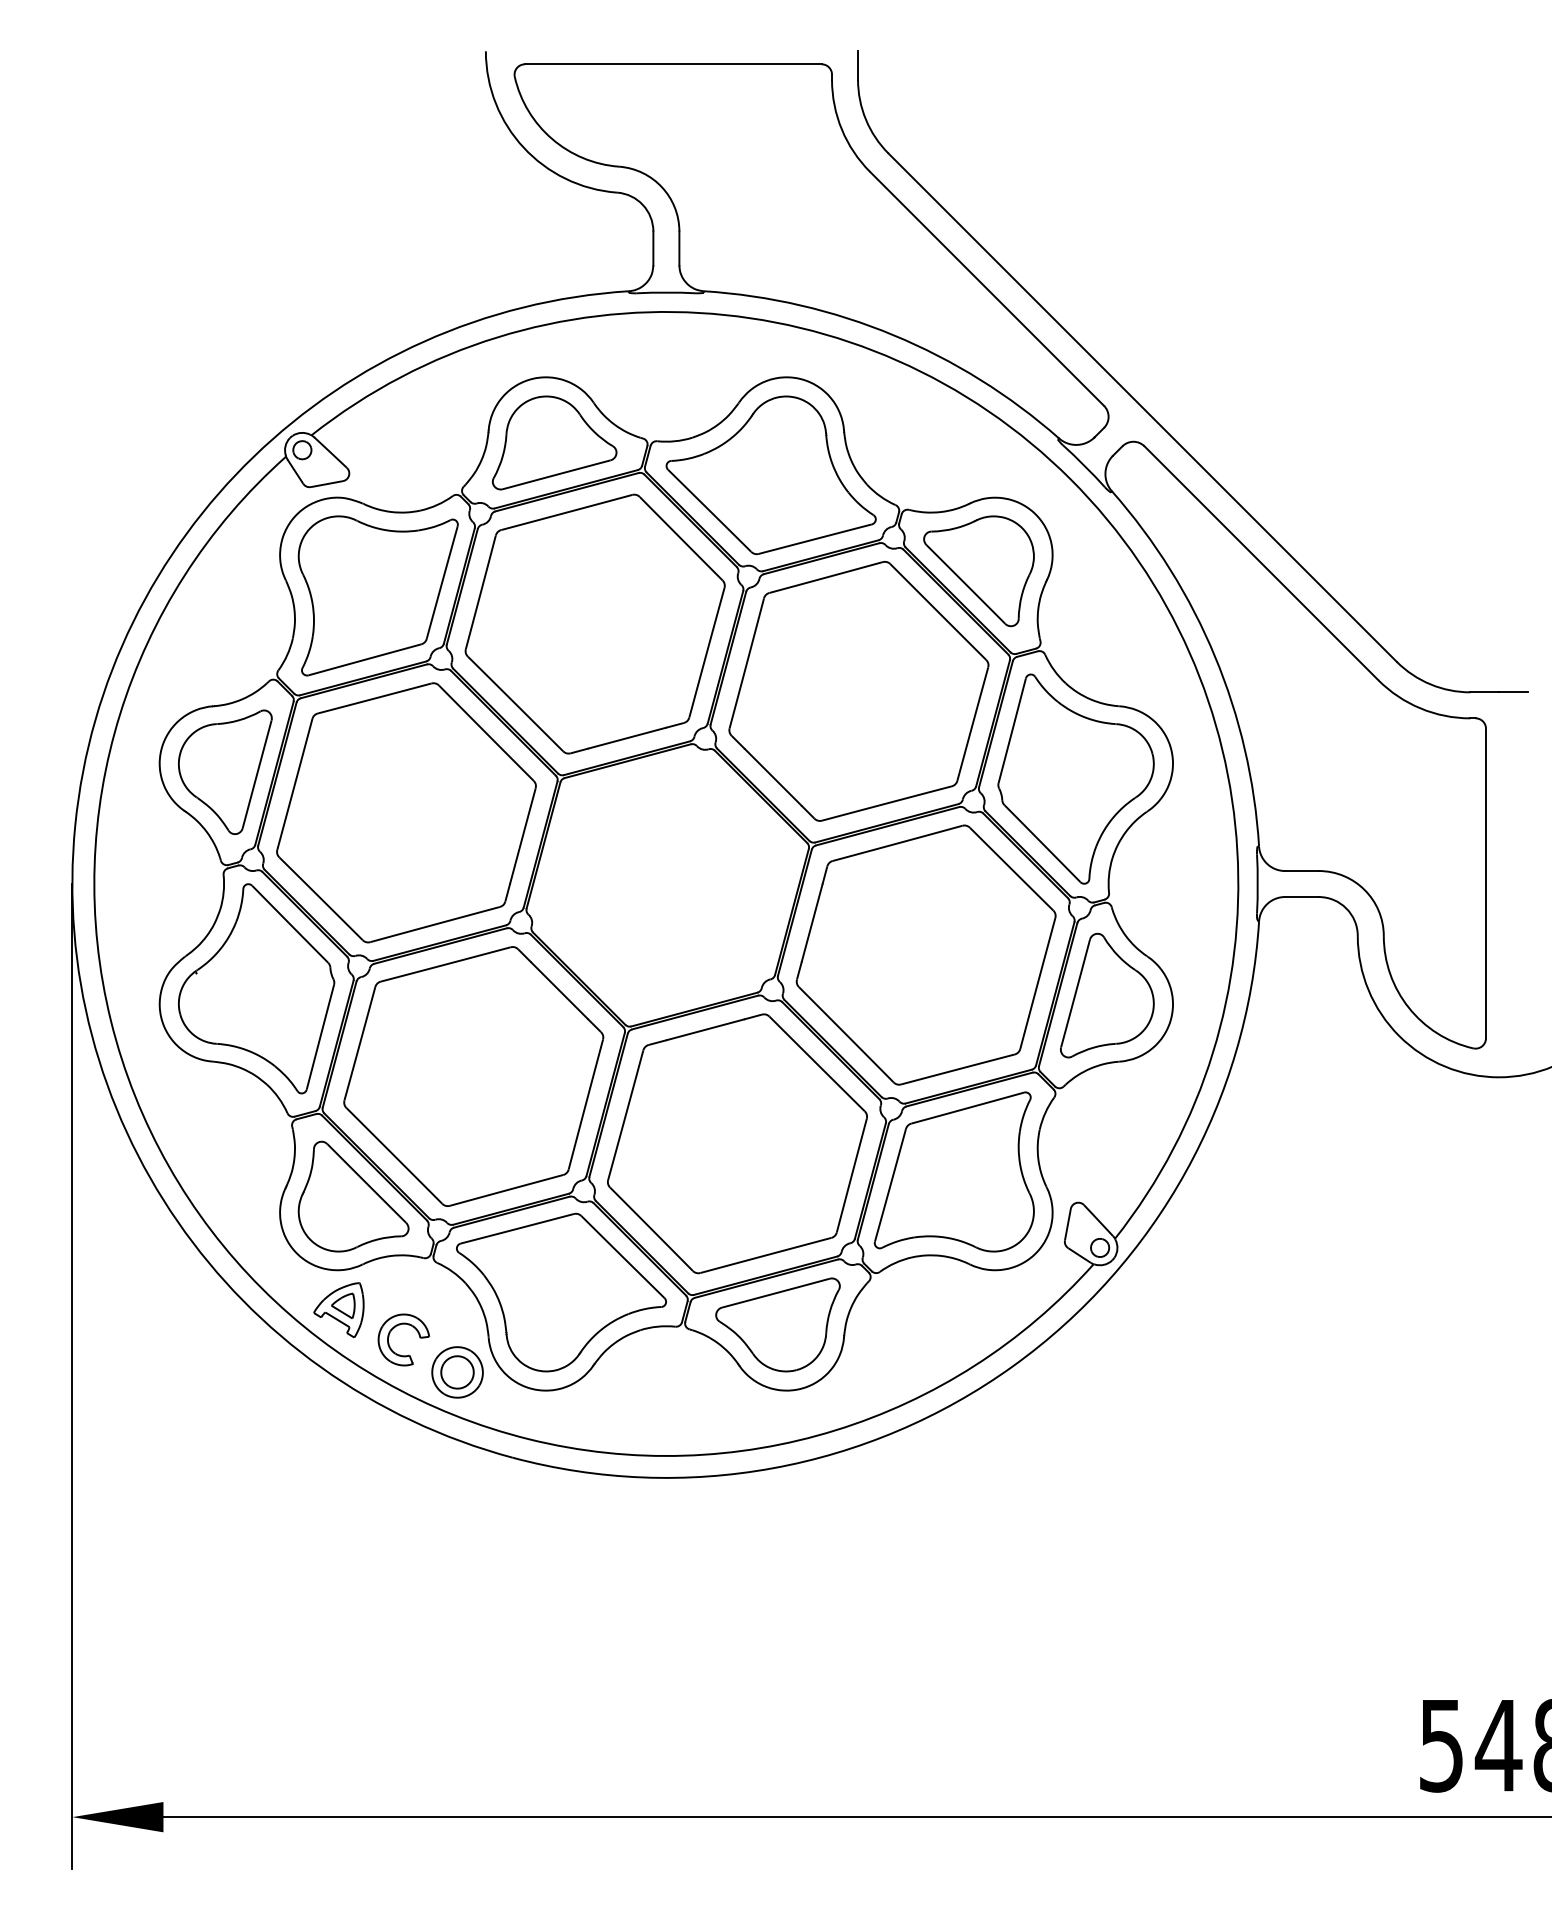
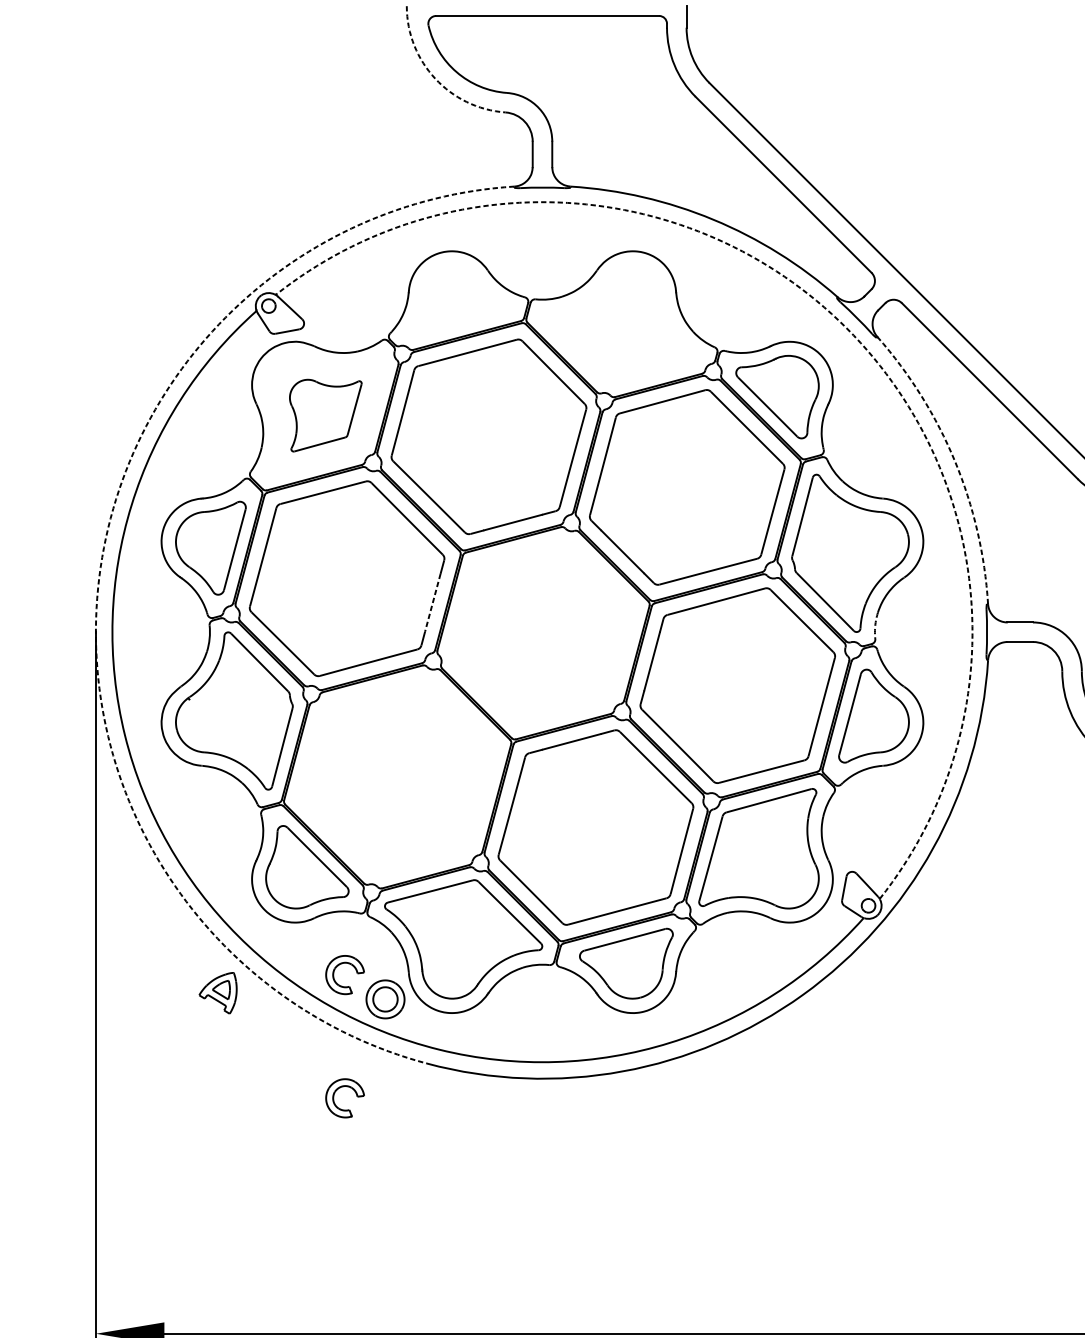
arc: (523, 147) -> (435, 78), solid -> dashed
part: (554, 442) -> (458, 300), removed
part: (770, 475) -> (620, 325), removed
arc: (1070, 479) -> (846, 328), solid -> dashed
part: (377, 595) -> (325, 415), size x0.6
arc: (1215, 656) -> (955, 461), solid -> dashed
arc: (75, 825) -> (98, 588), solid -> dashed
line: (520, 844) -> (432, 602), solid -> dashed
arc: (1109, 875) -> (875, 625), solid -> dashed
part: (473, 1076) -> (397, 776), removed
part: (338, 1310) -> (217, 993), moved
part: (393, 1493) -> (337, 1090), added

